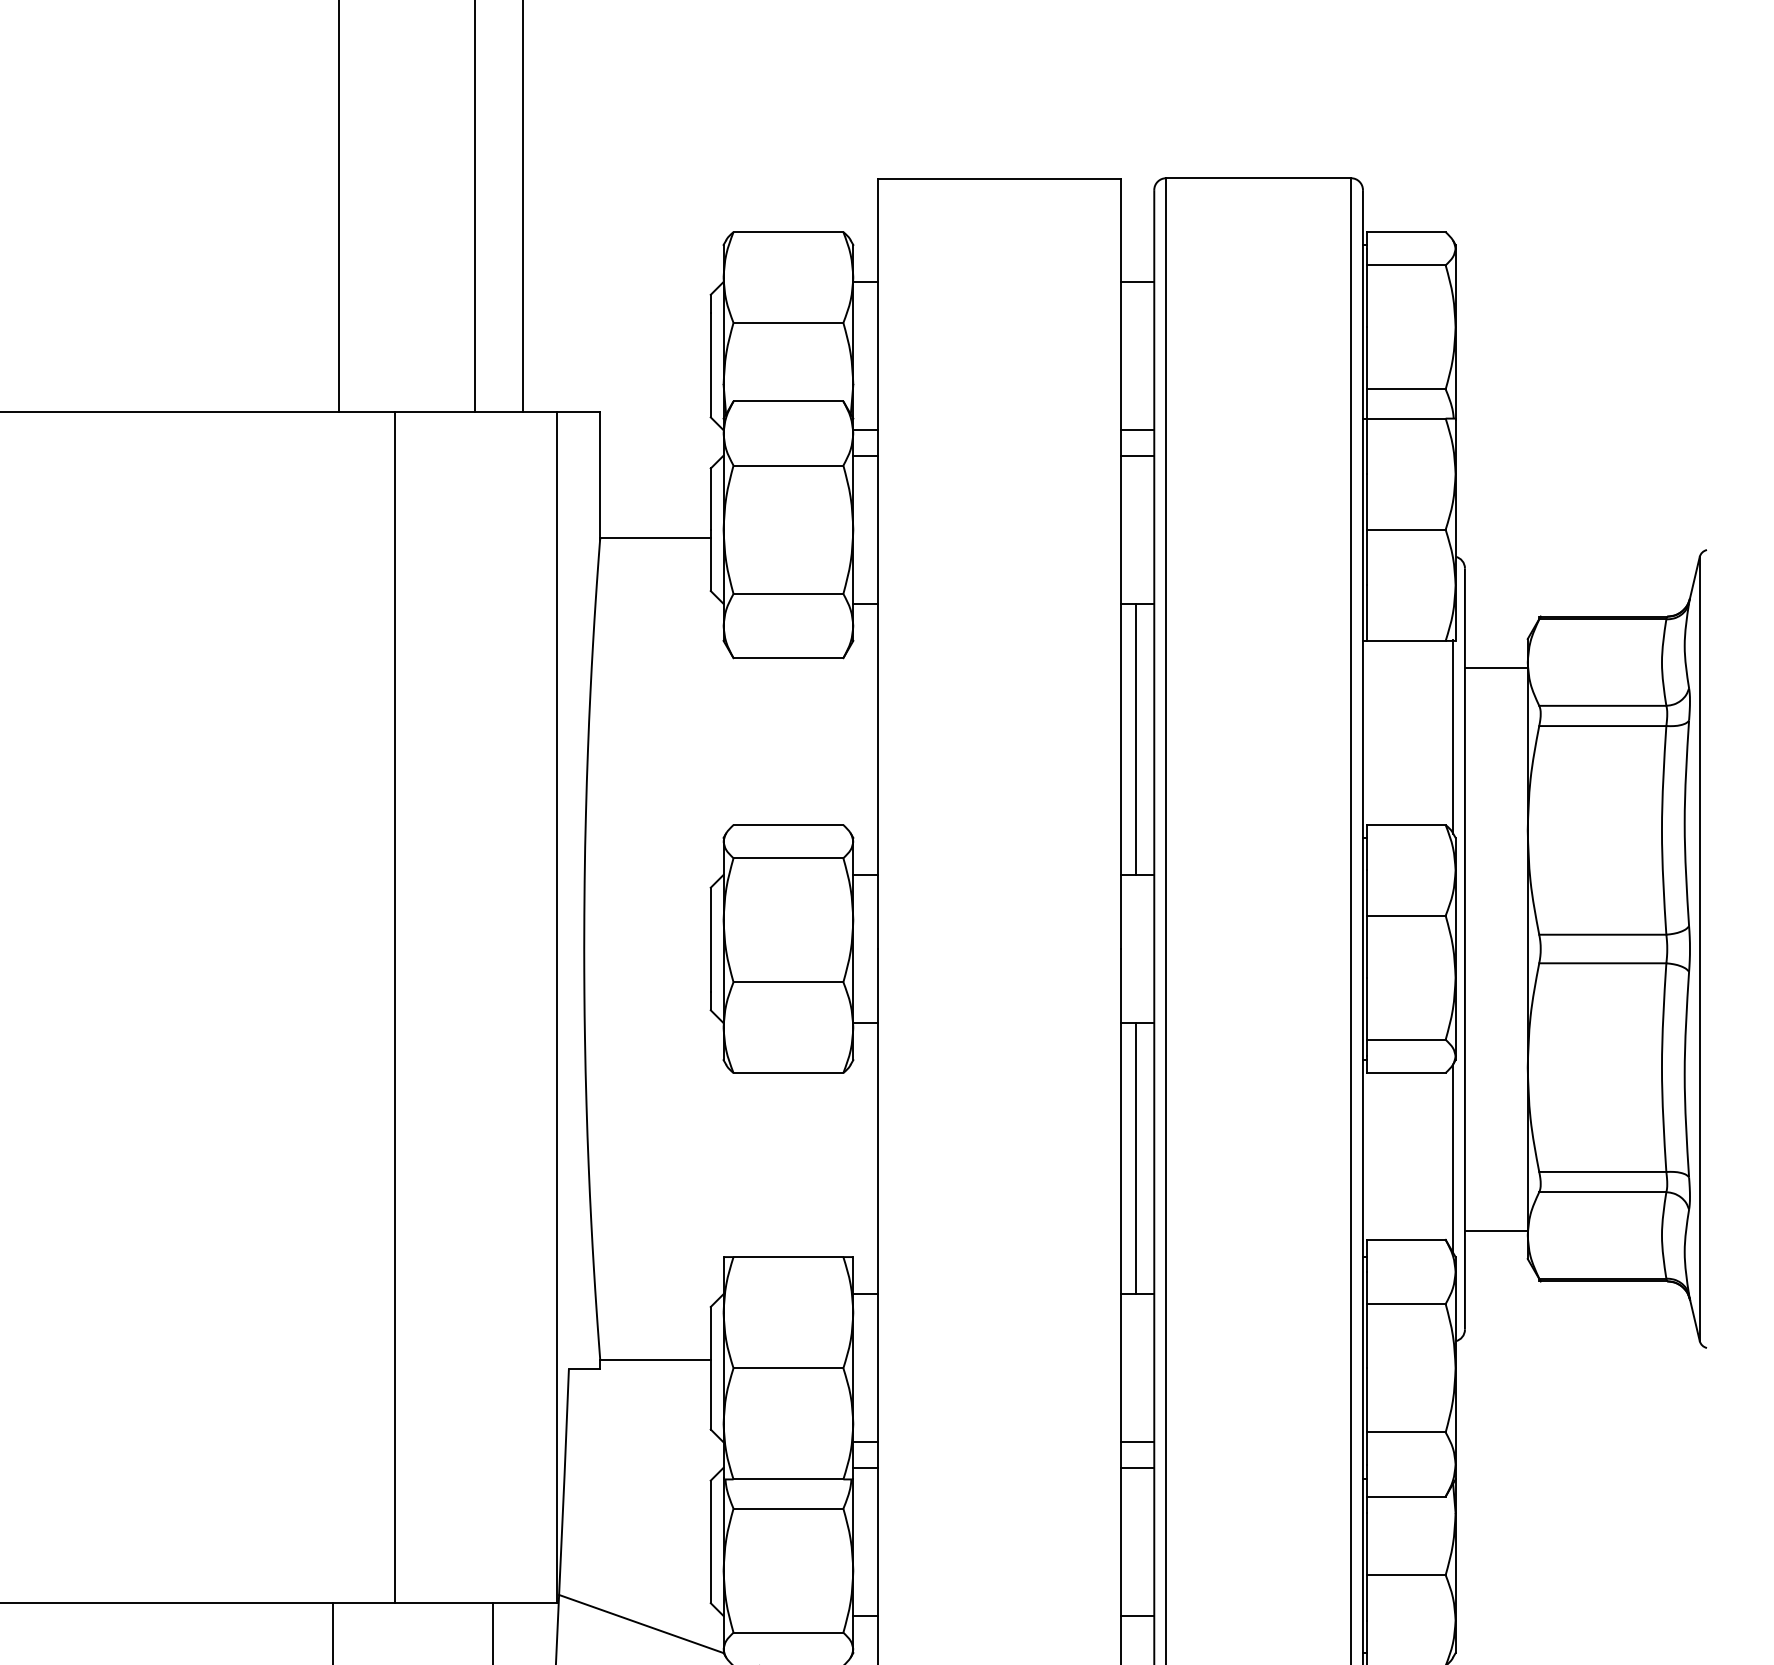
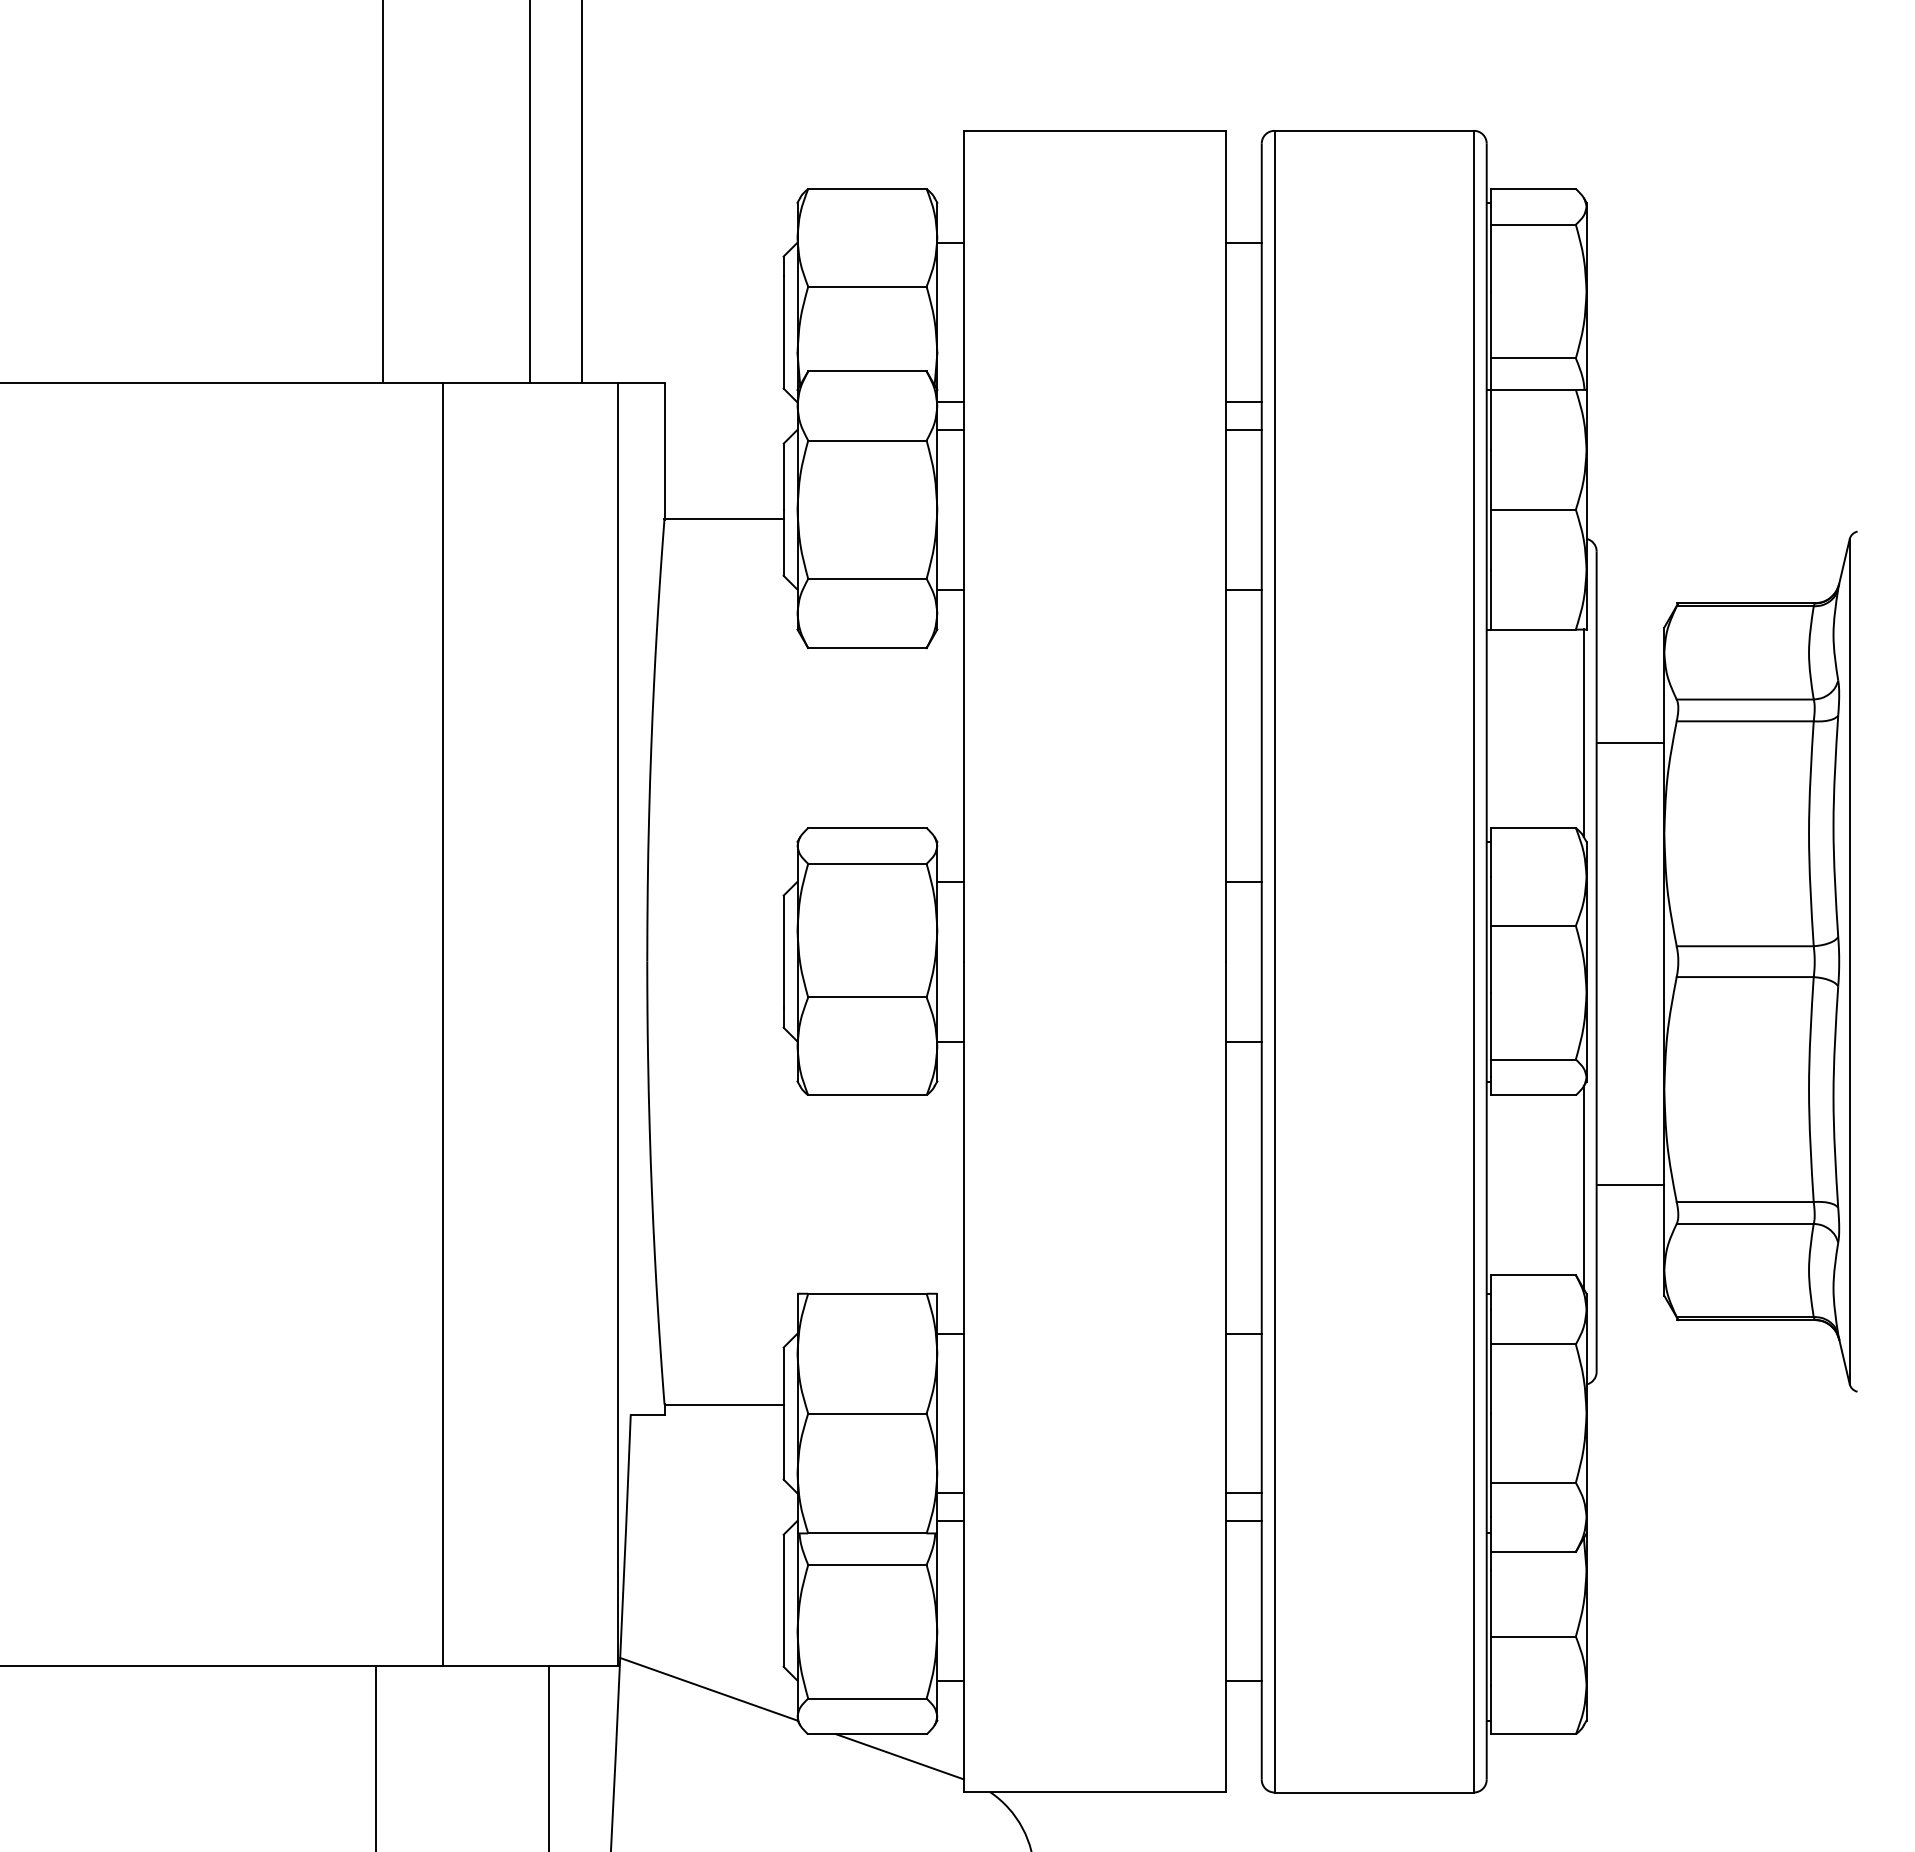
line: (1496, 667) -> (1630, 743), moved
line: (1135, 739) -> (1241, 735), removed
line: (1135, 1158) -> (1241, 1187), removed
line: (1496, 1230) -> (1630, 1185), moved

